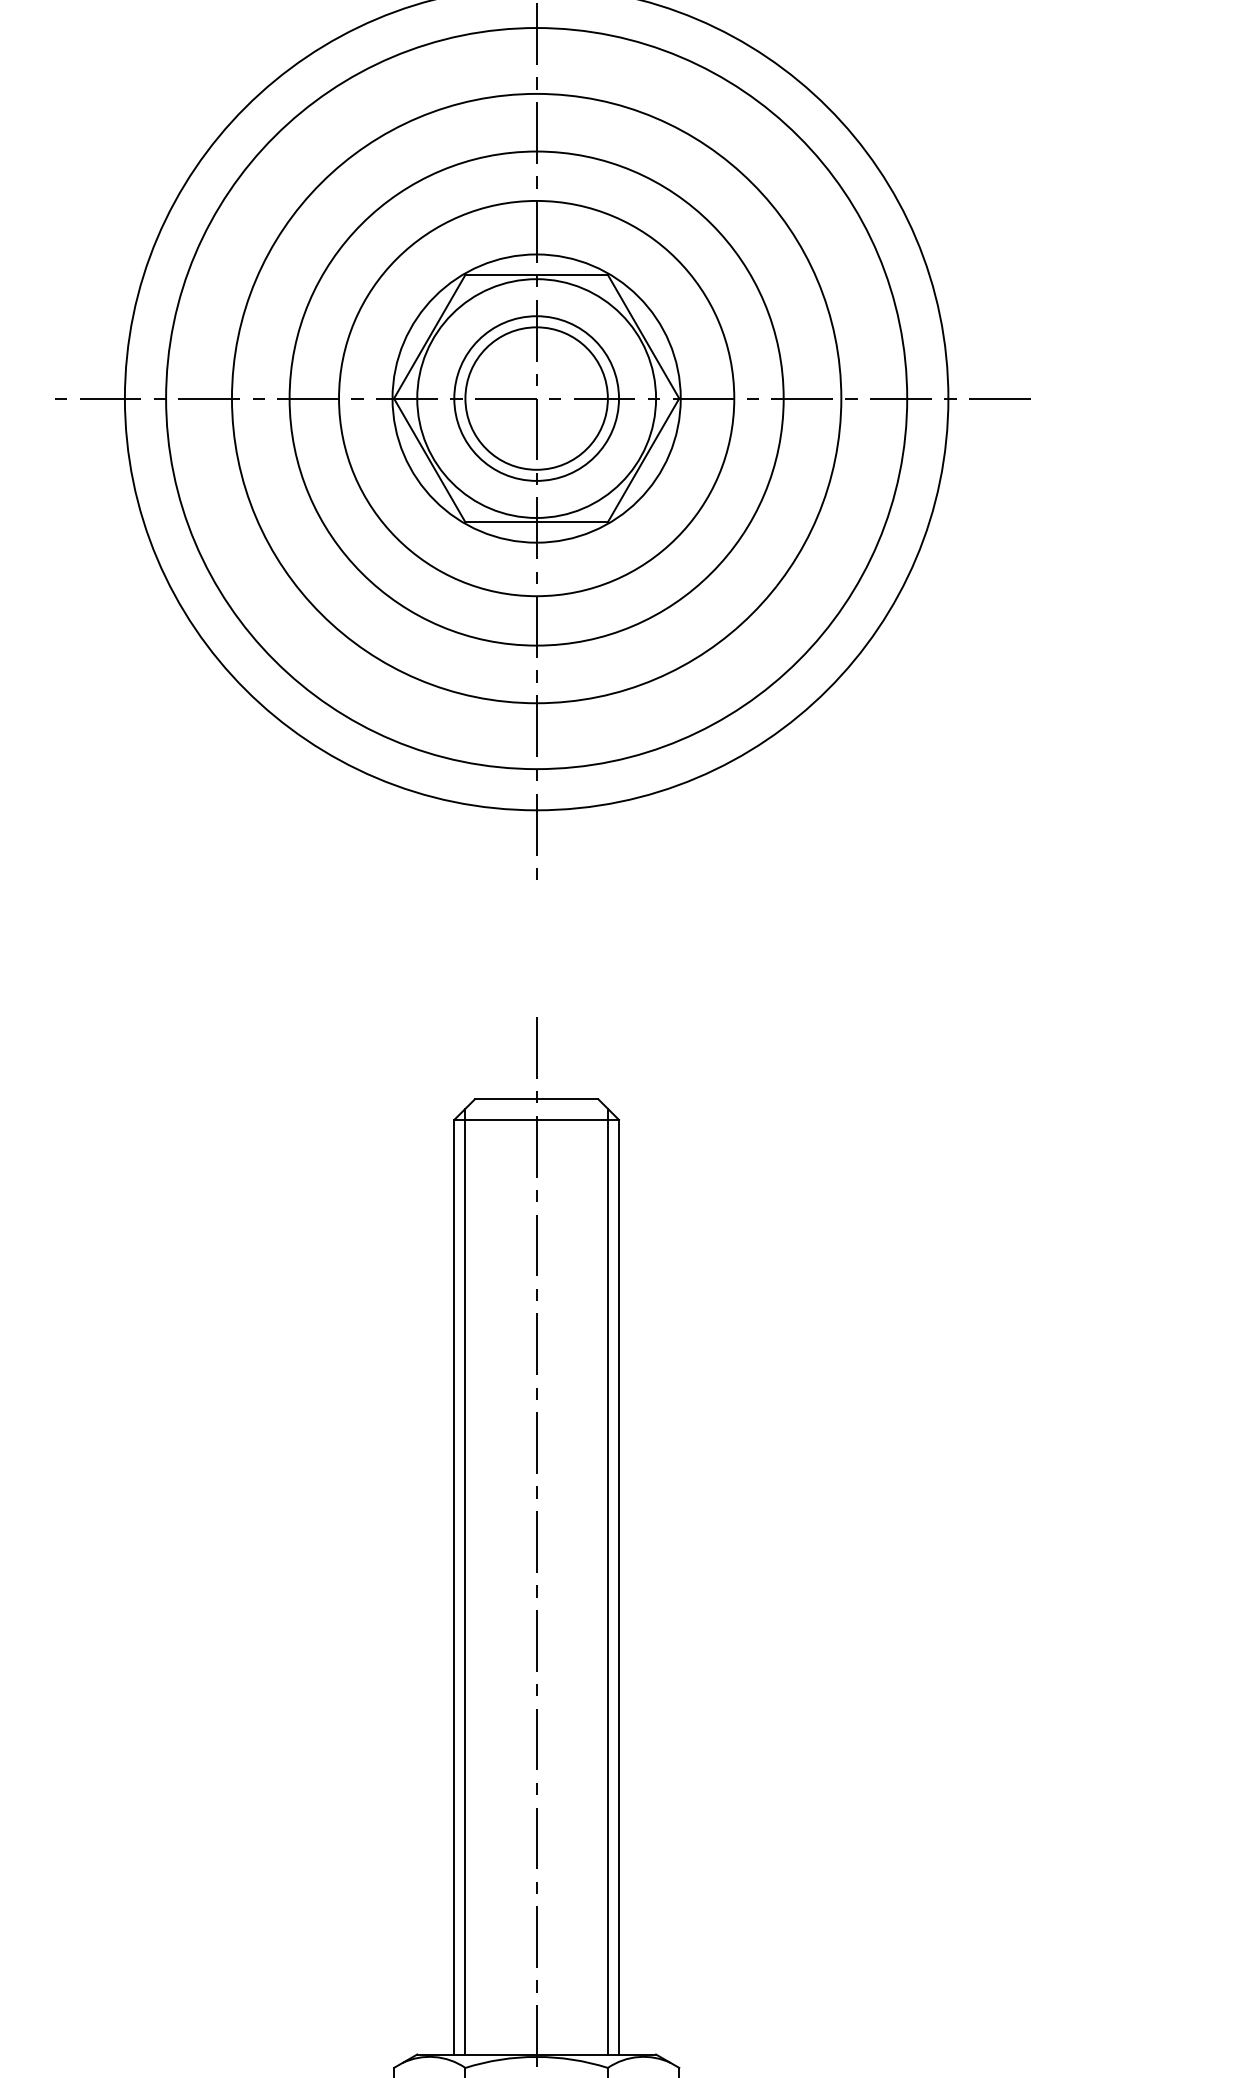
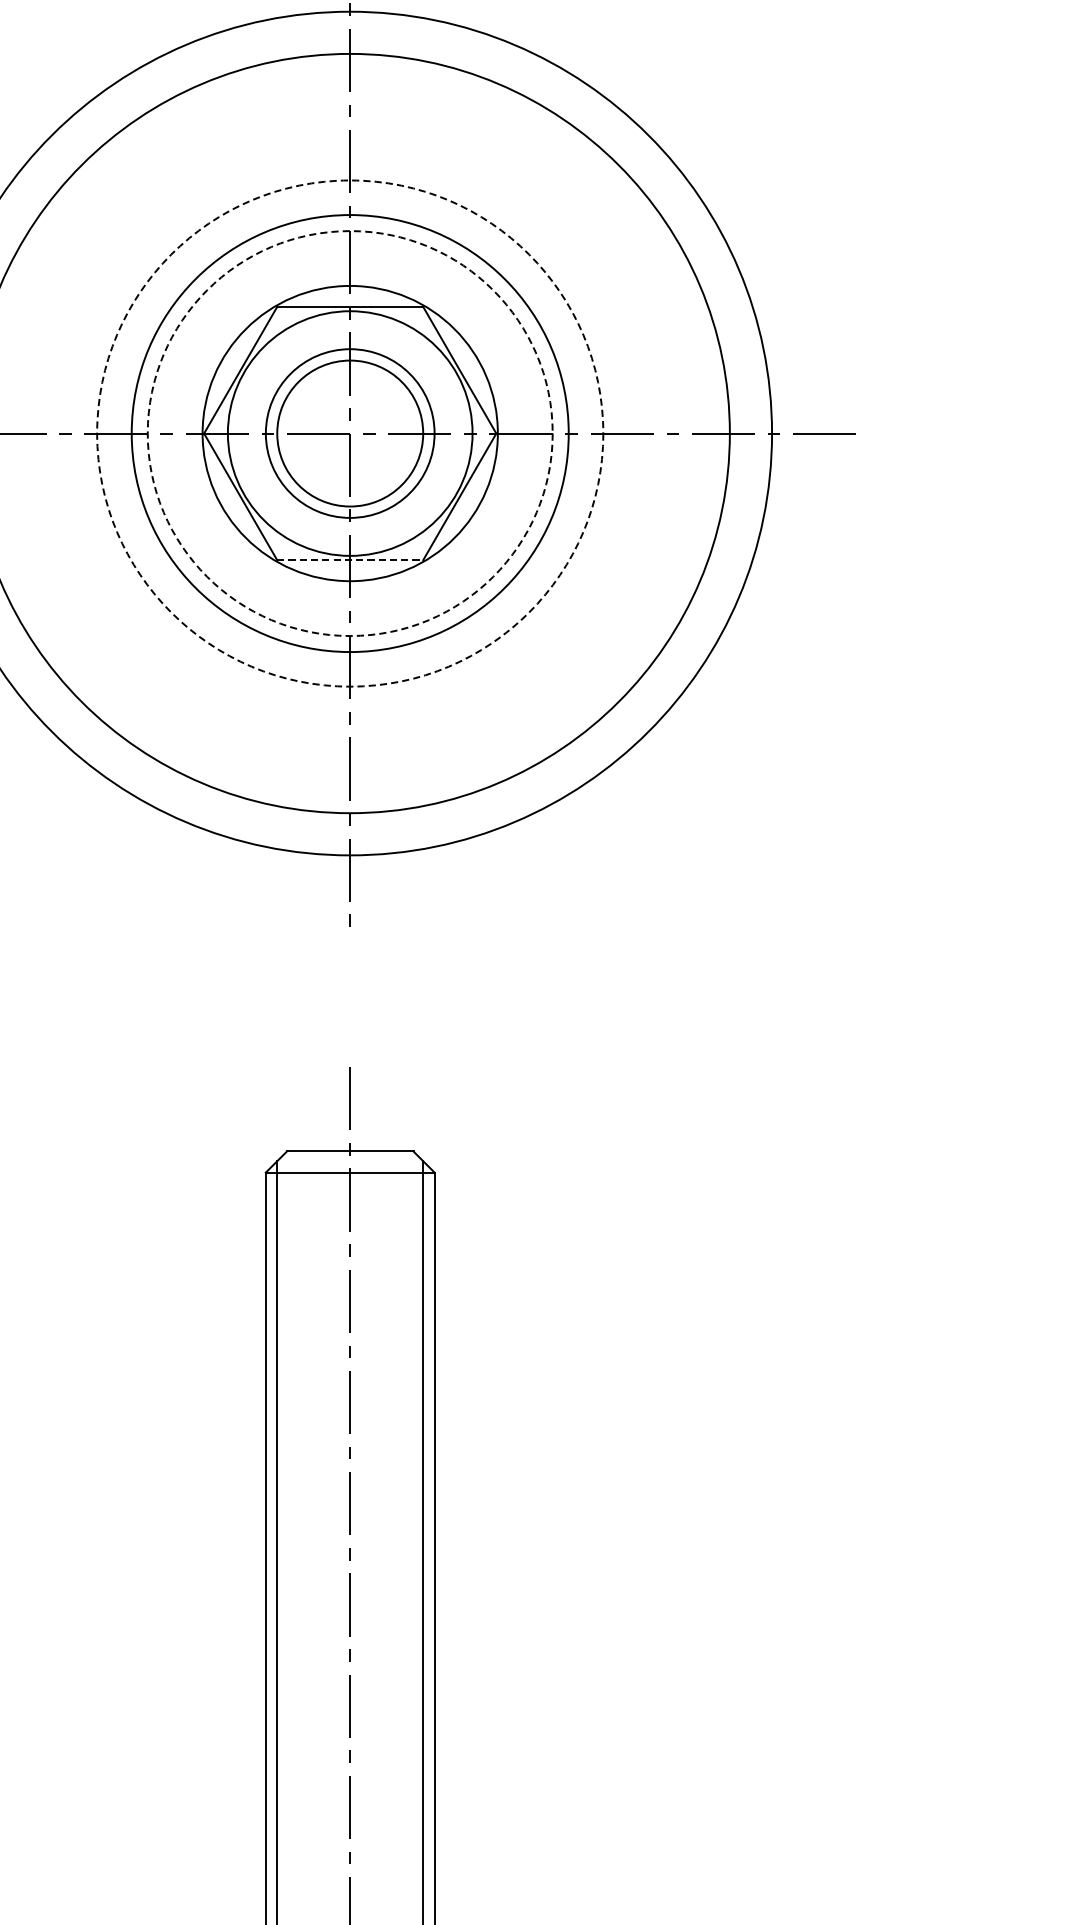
circle: (536, 398) -> (350, 433), size x0.7
circle: (536, 398) -> (350, 433), solid -> dashed
circle: (536, 398) -> (350, 433), solid -> dashed
line: (537, 522) -> (351, 560), solid -> dashed

